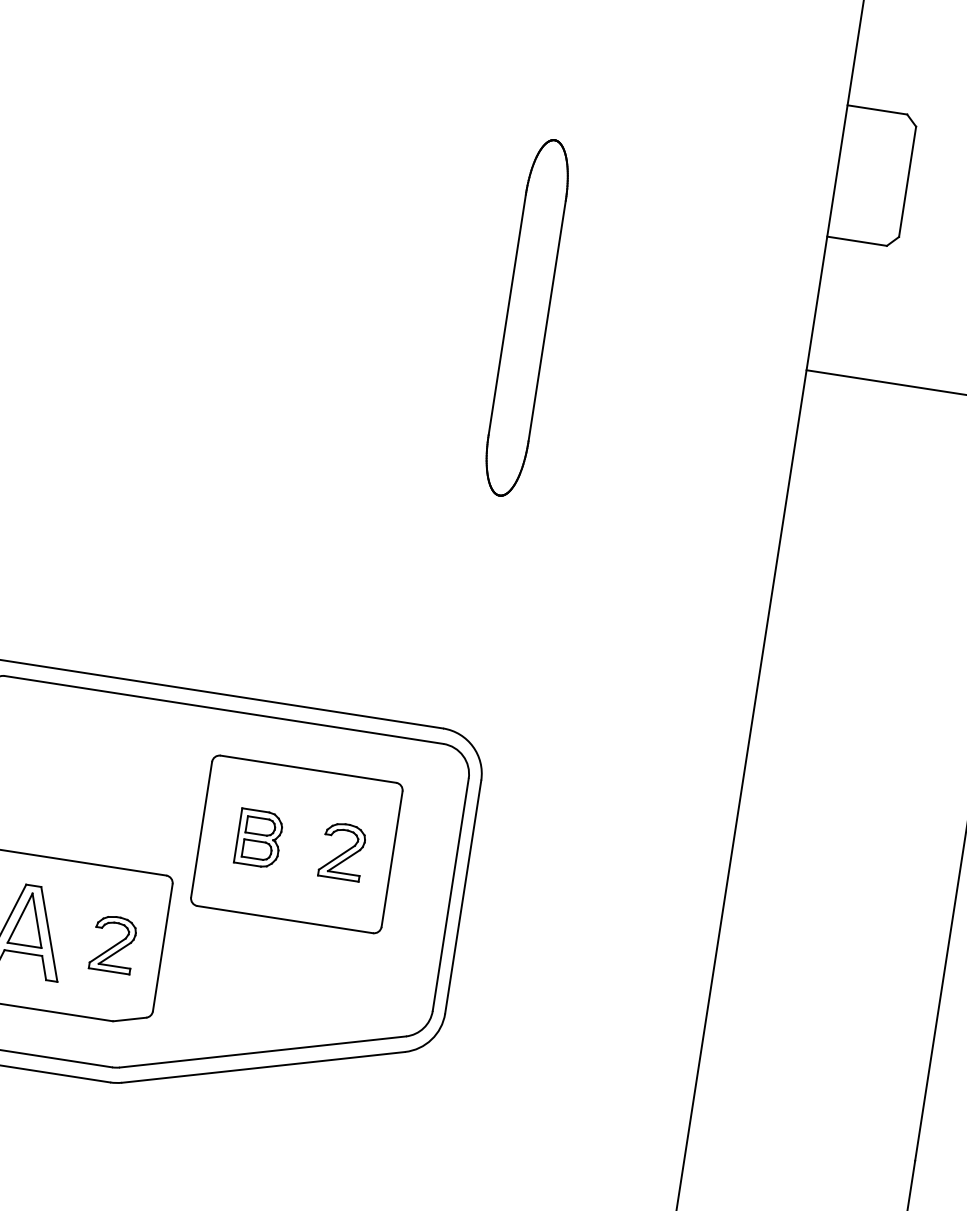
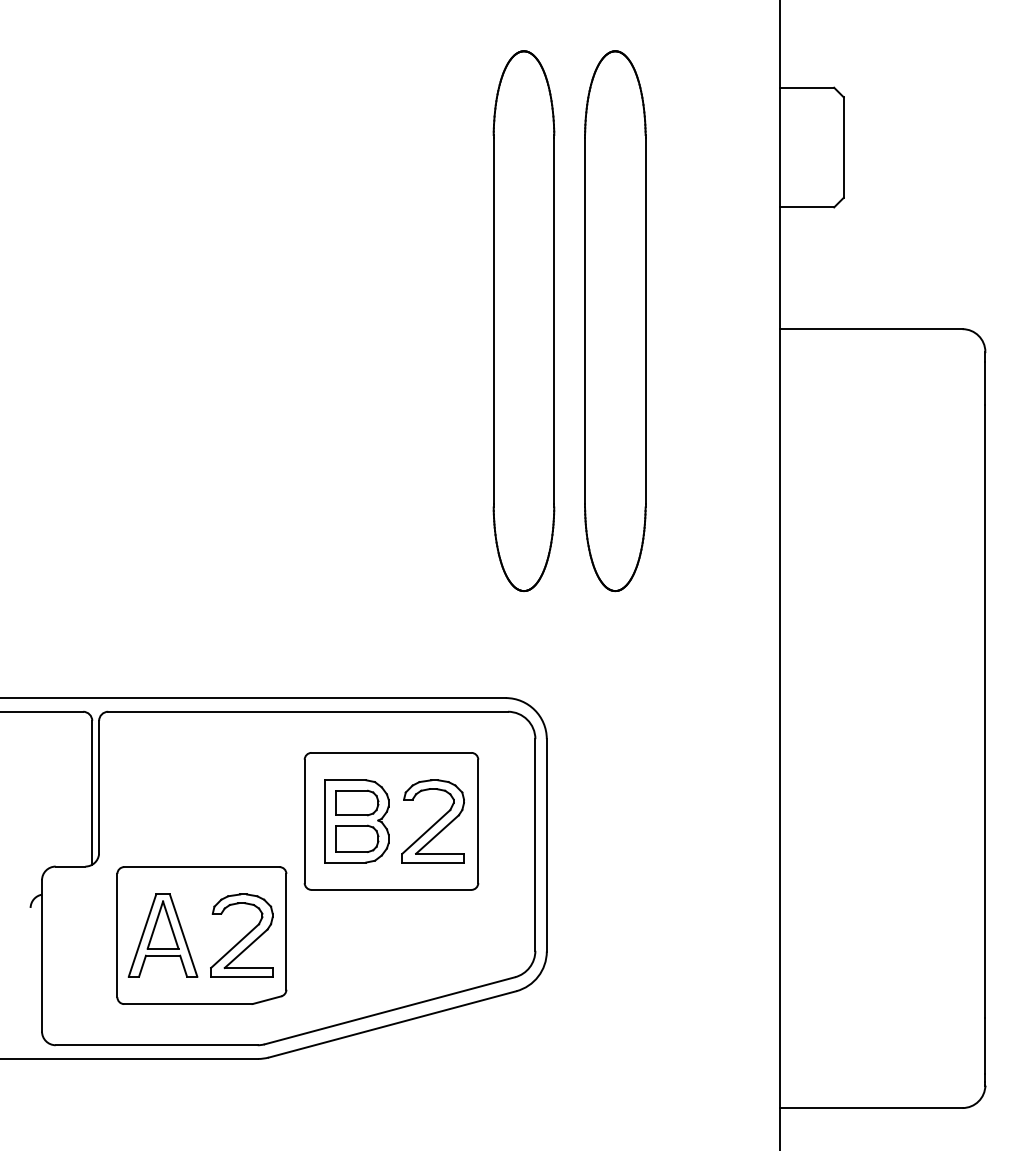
part: (526, 317) -> (523, 320), size x1.67
part: (627, 333) -> (615, 321), added
part: (258, 838) -> (356, 821), size x1.67
part: (341, 851) -> (432, 821), size x1.67
part: (112, 944) -> (241, 935), size x1.67

